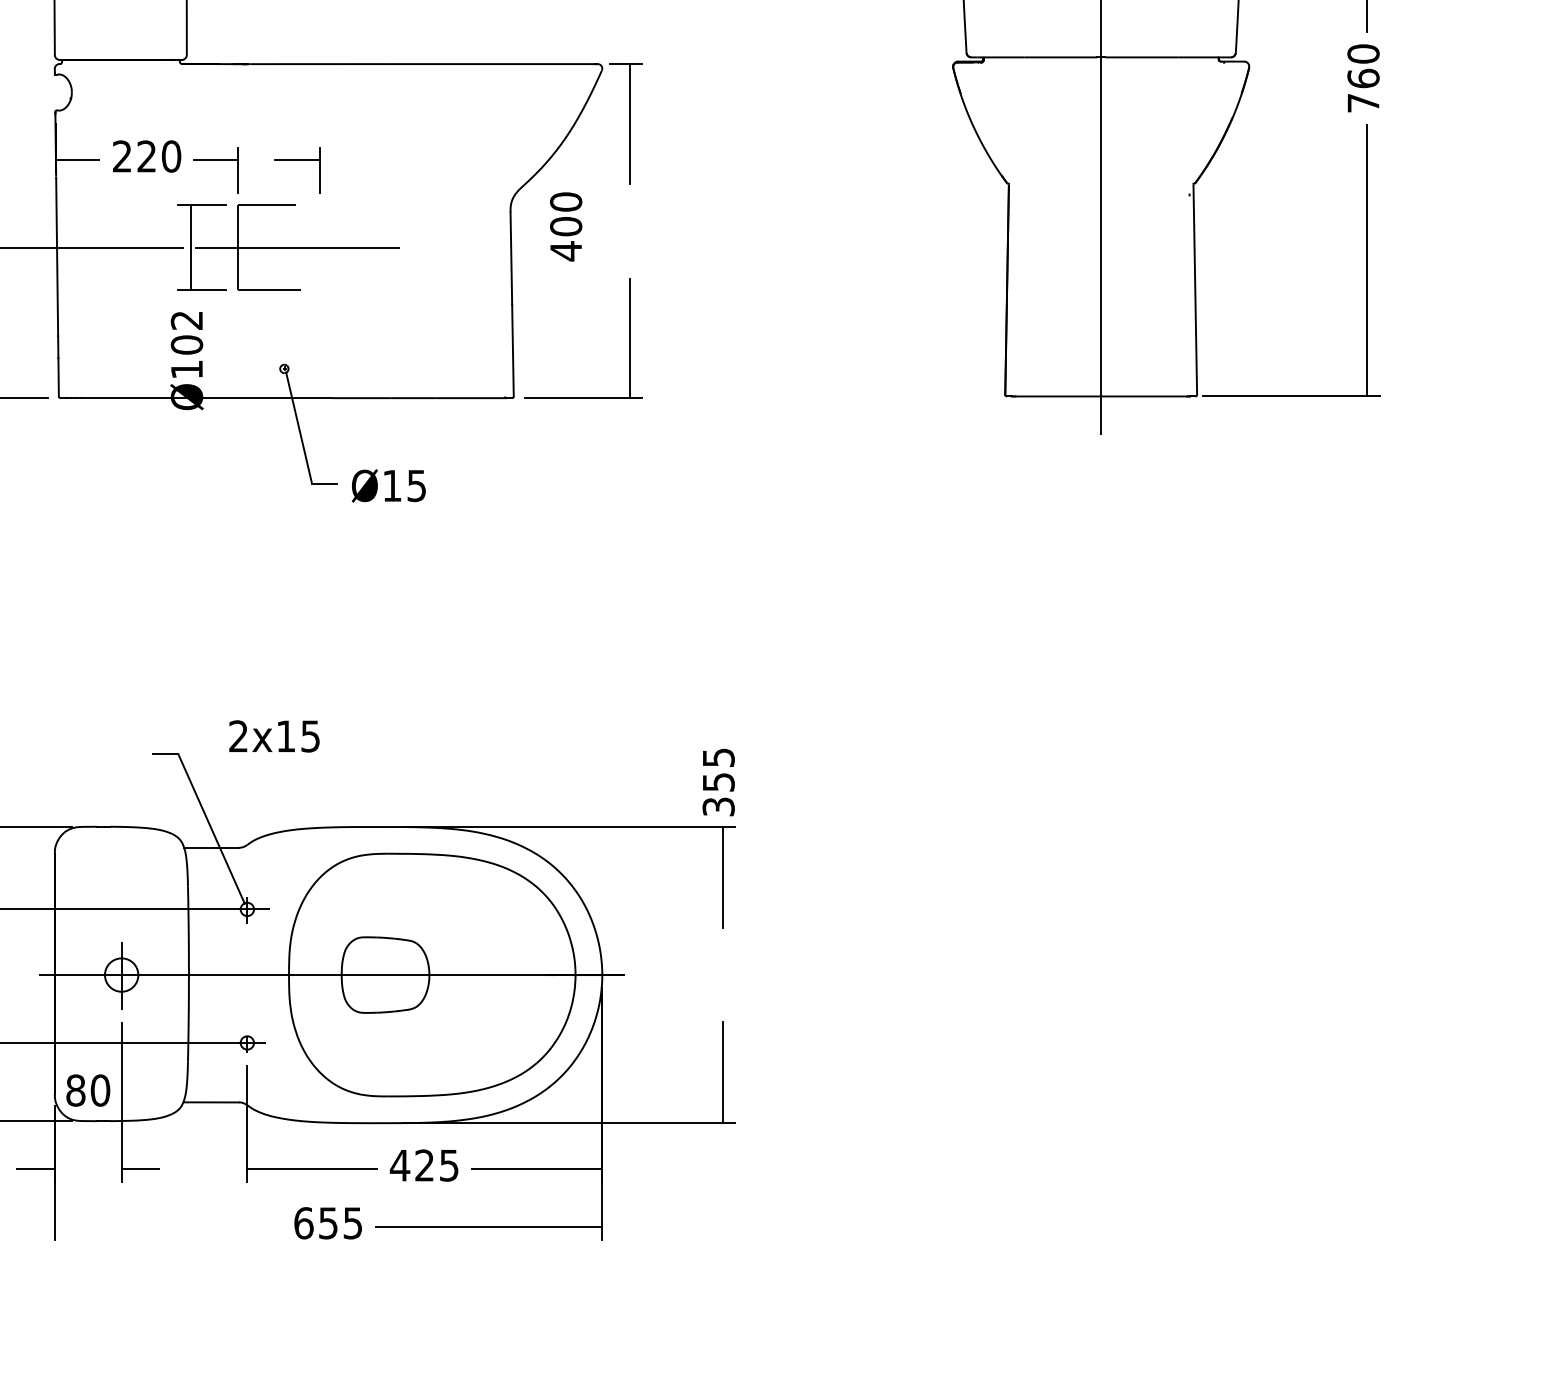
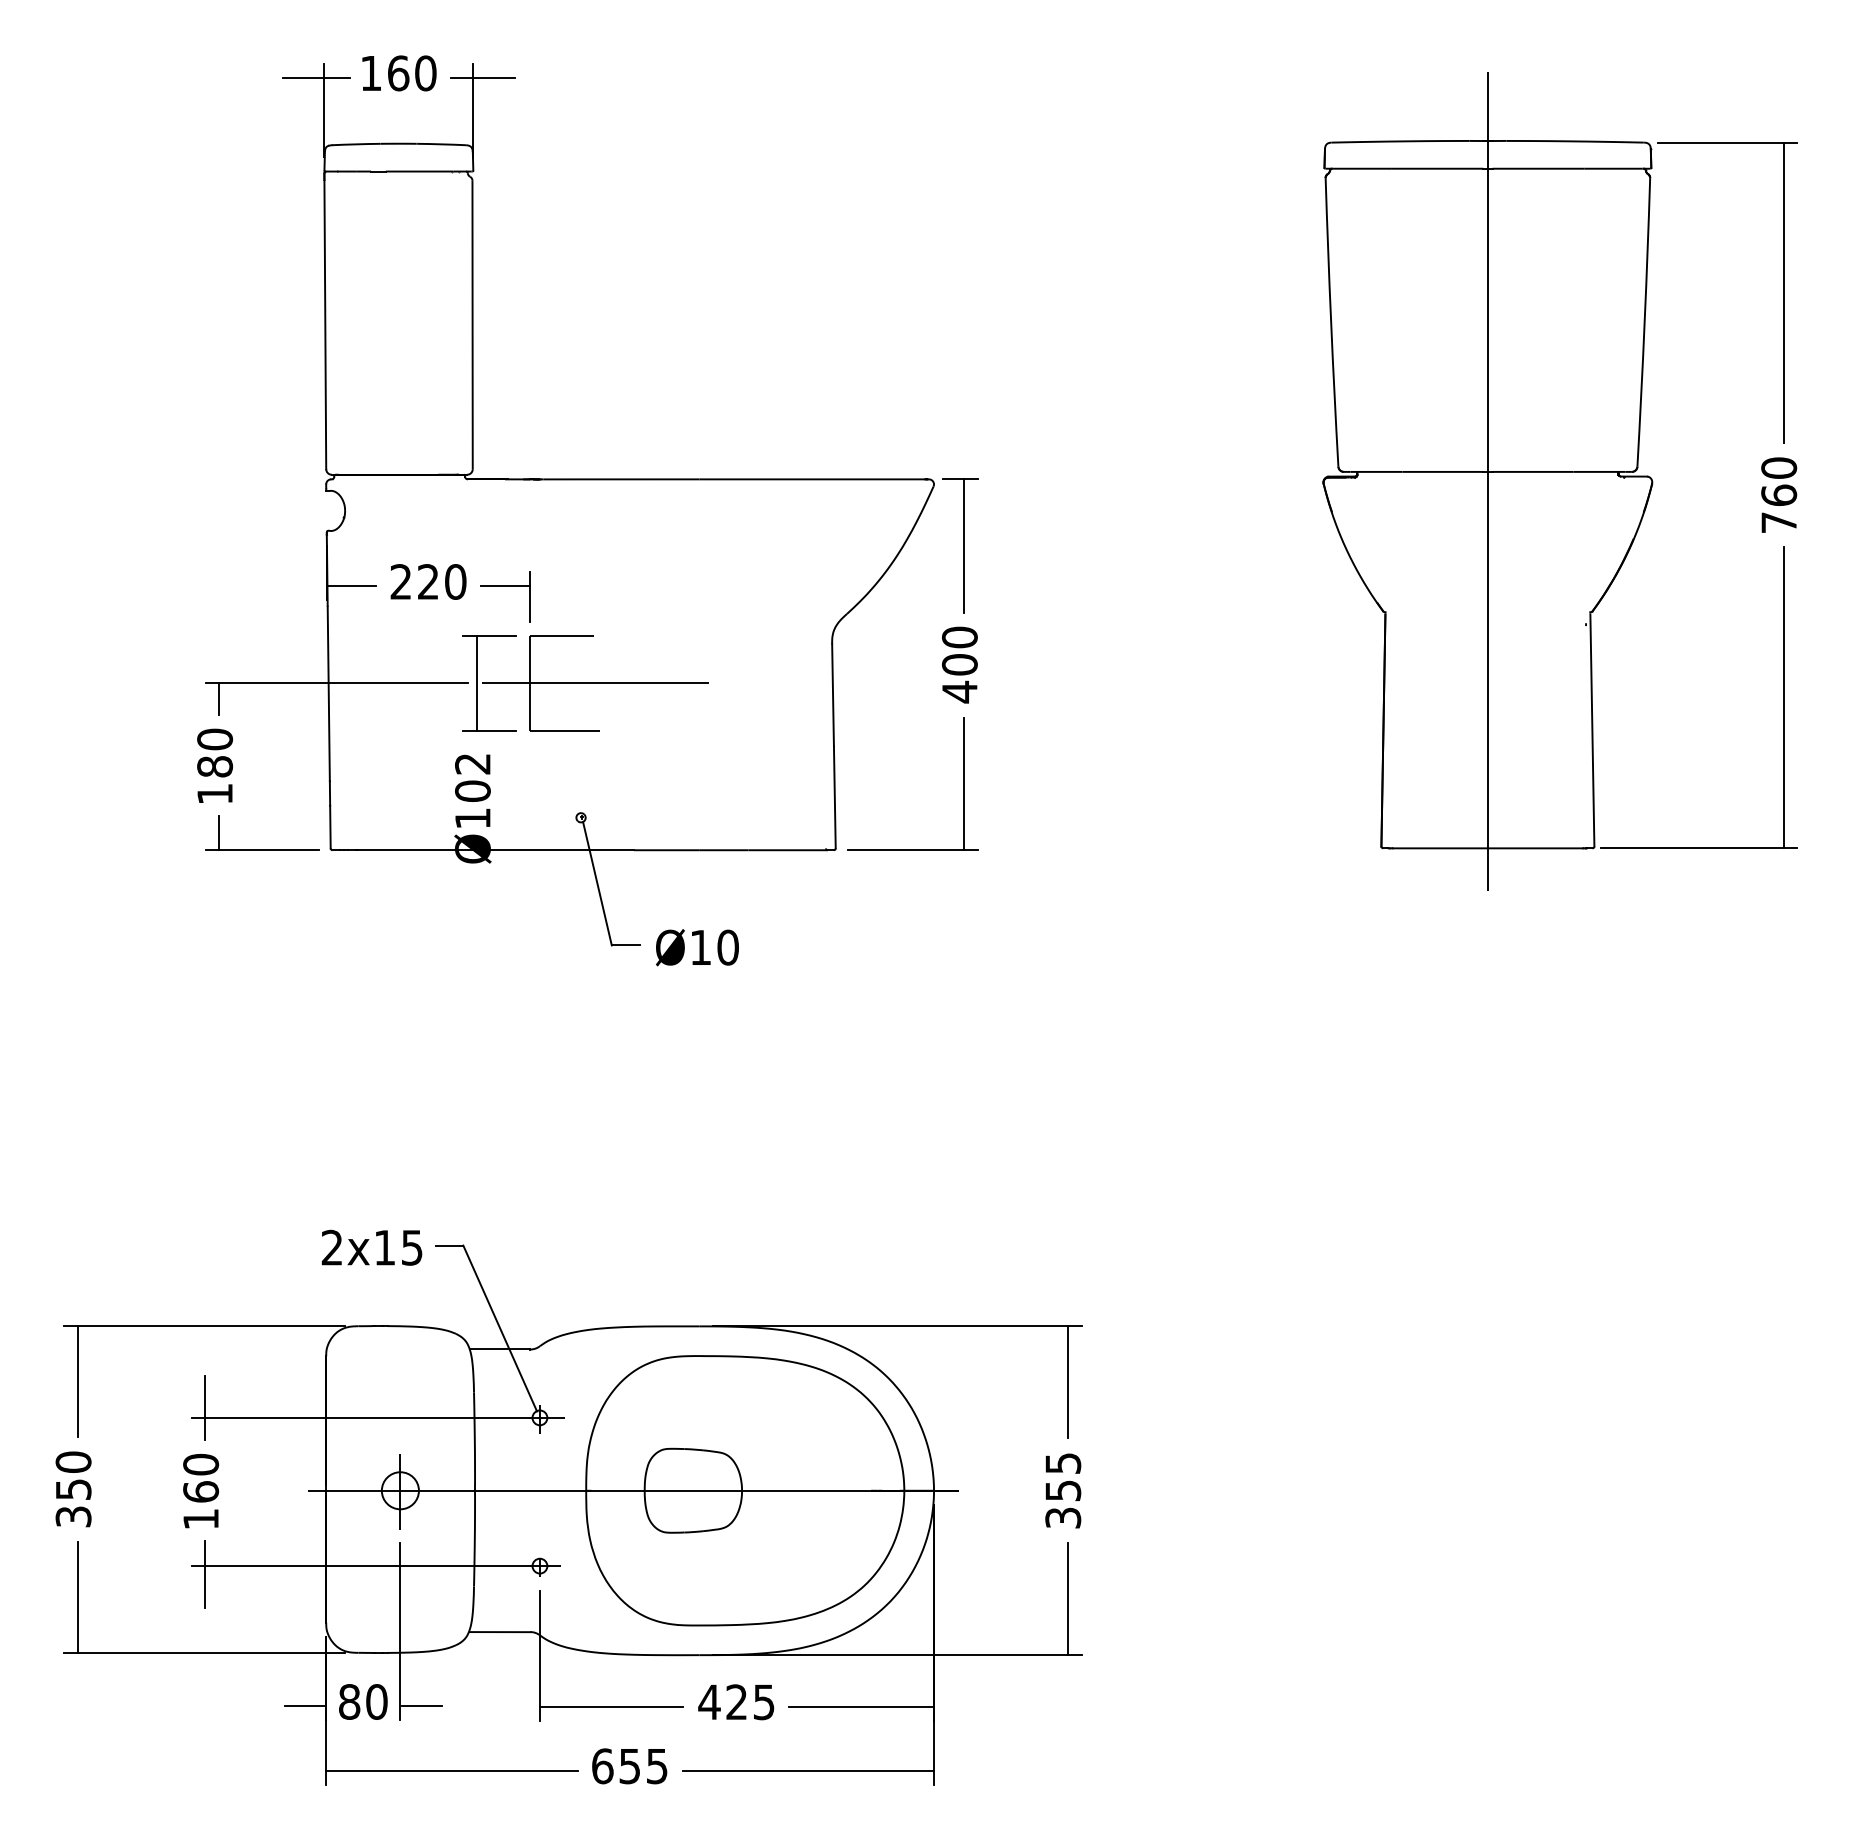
part: (297, 160) -> (595, 586), removed
text: (565, 226) -> (959, 664), moved
text: (416, 485) -> (727, 947), Ø15 -> Ø10
text: (273, 736) -> (371, 1247), moved
text: (718, 782) -> (1063, 1490), moved
text: (88, 1090) -> (363, 1701), moved
line: (167, 1227) -> (451, 1770), added

